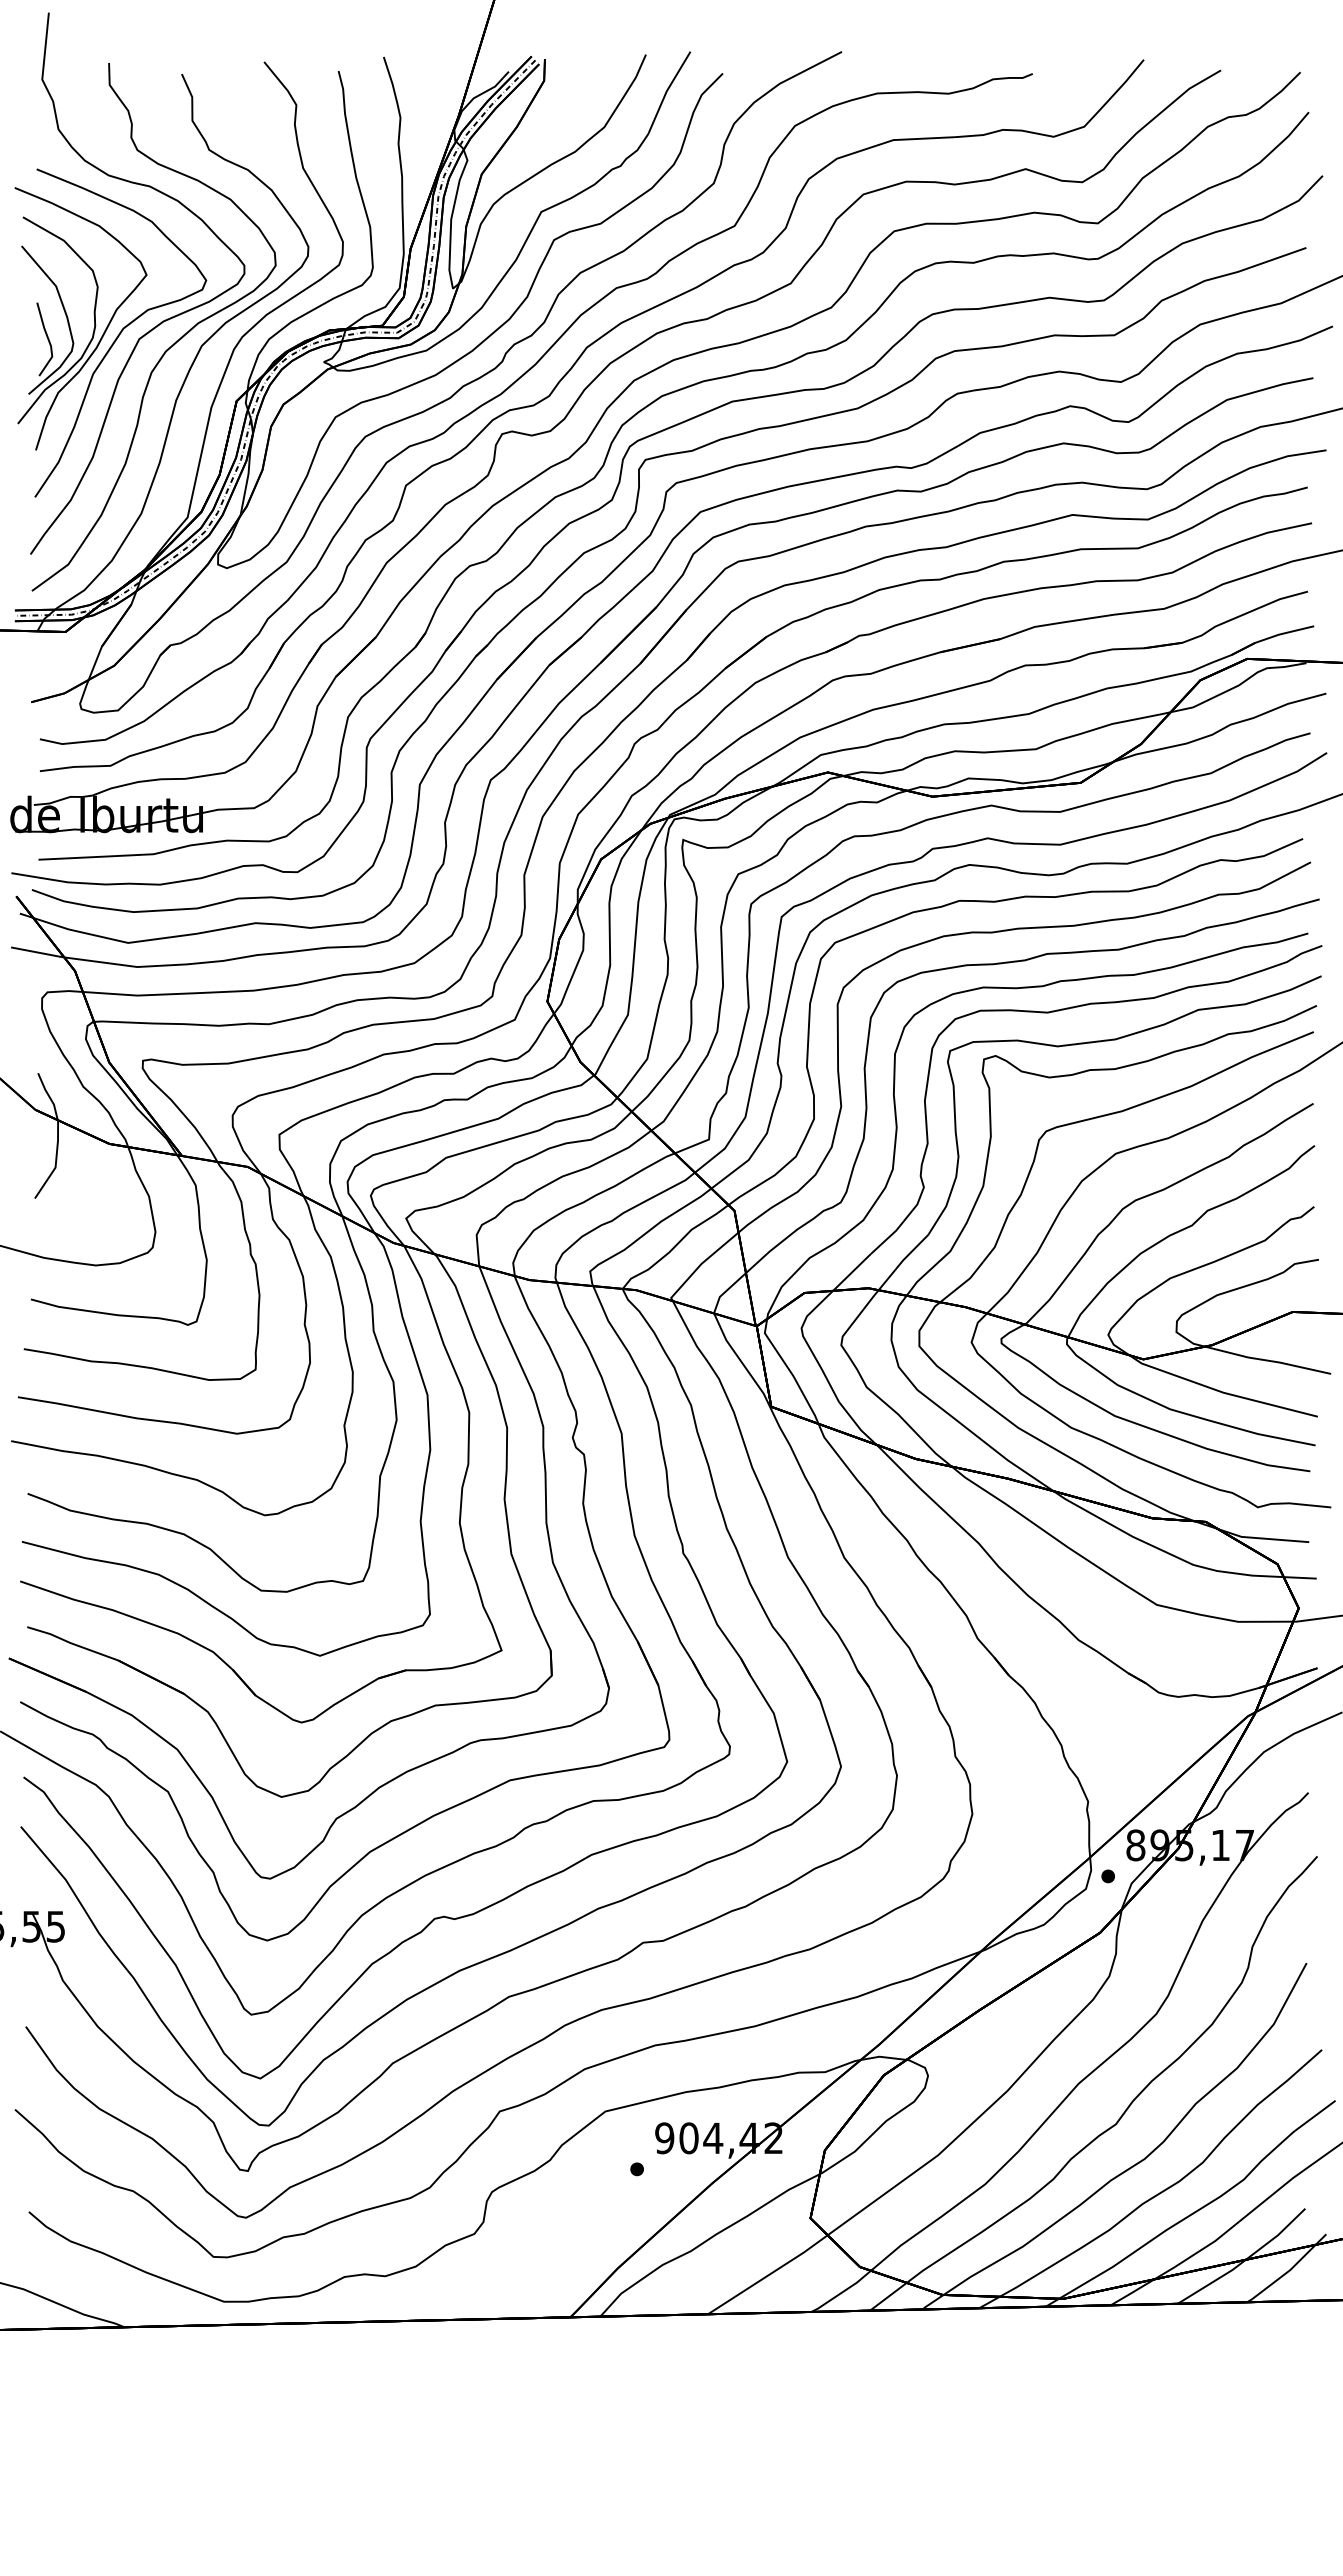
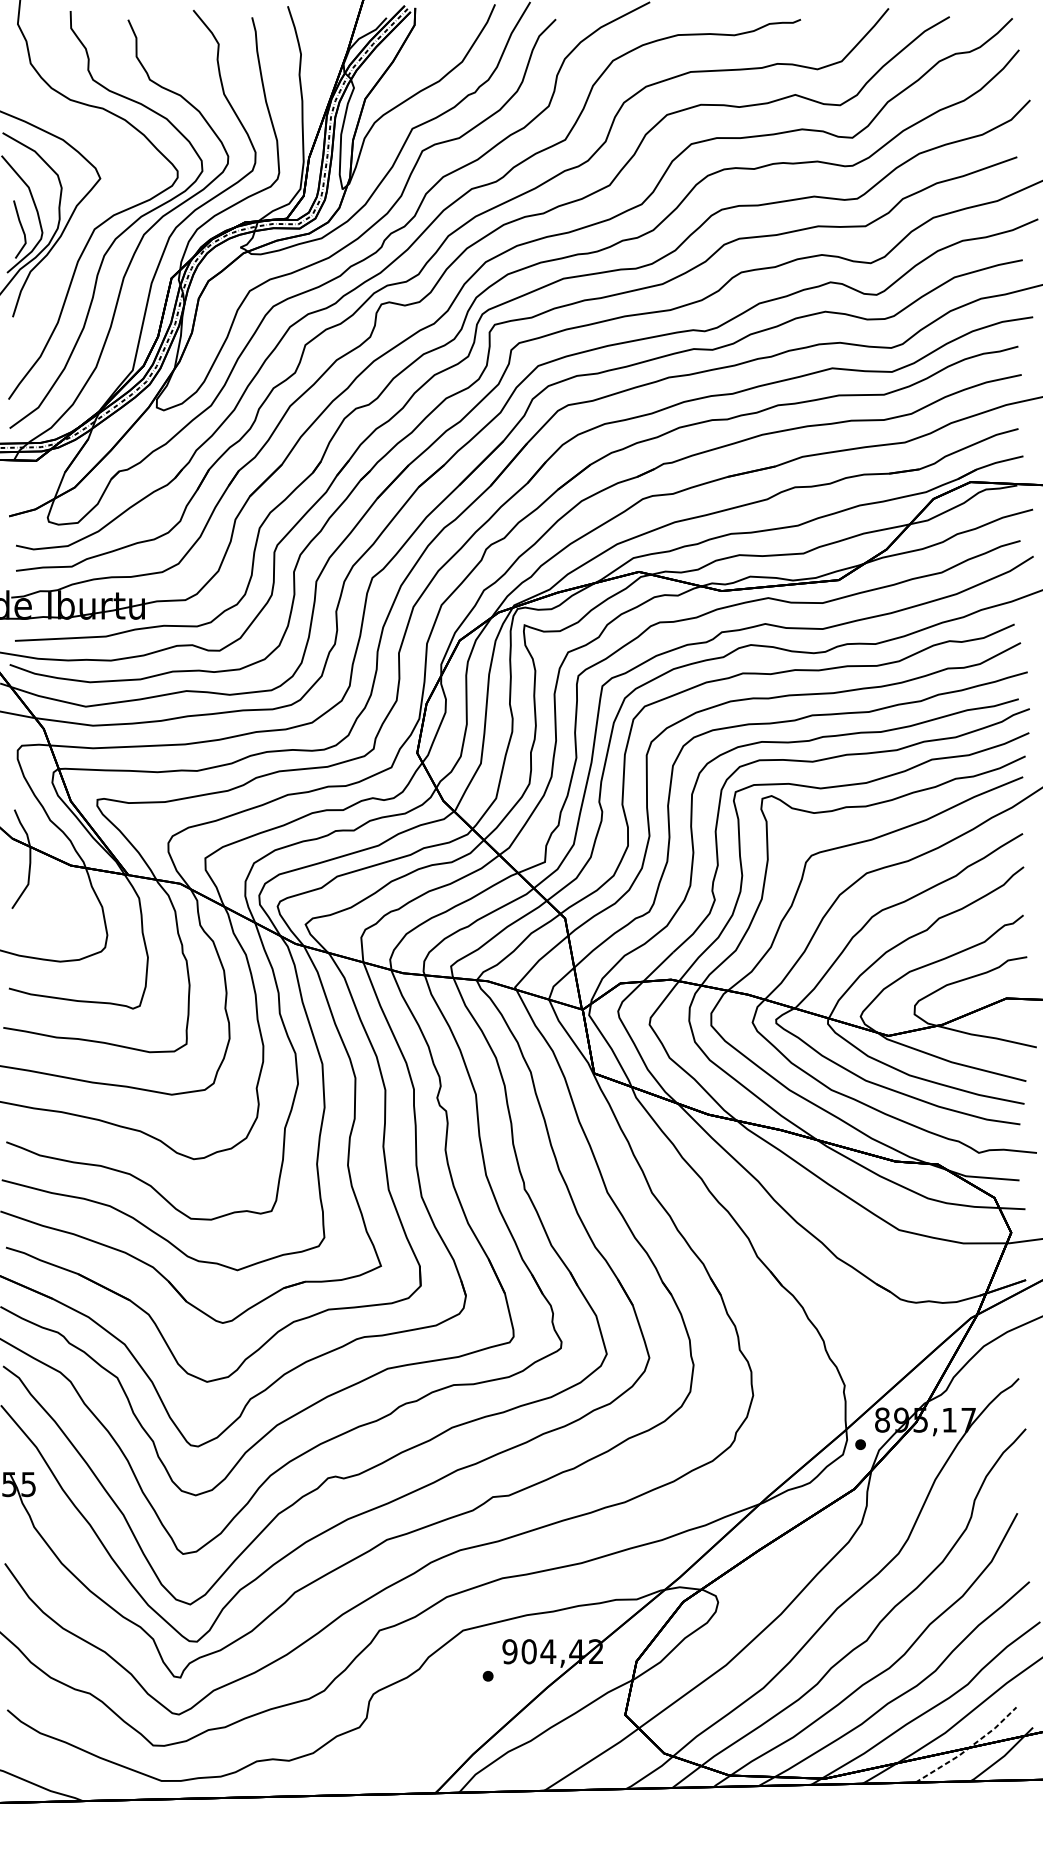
curve: (120, 332) -> (79, 224), removed
line: (1245, 2260) -> (969, 1748), solid -> dashed

